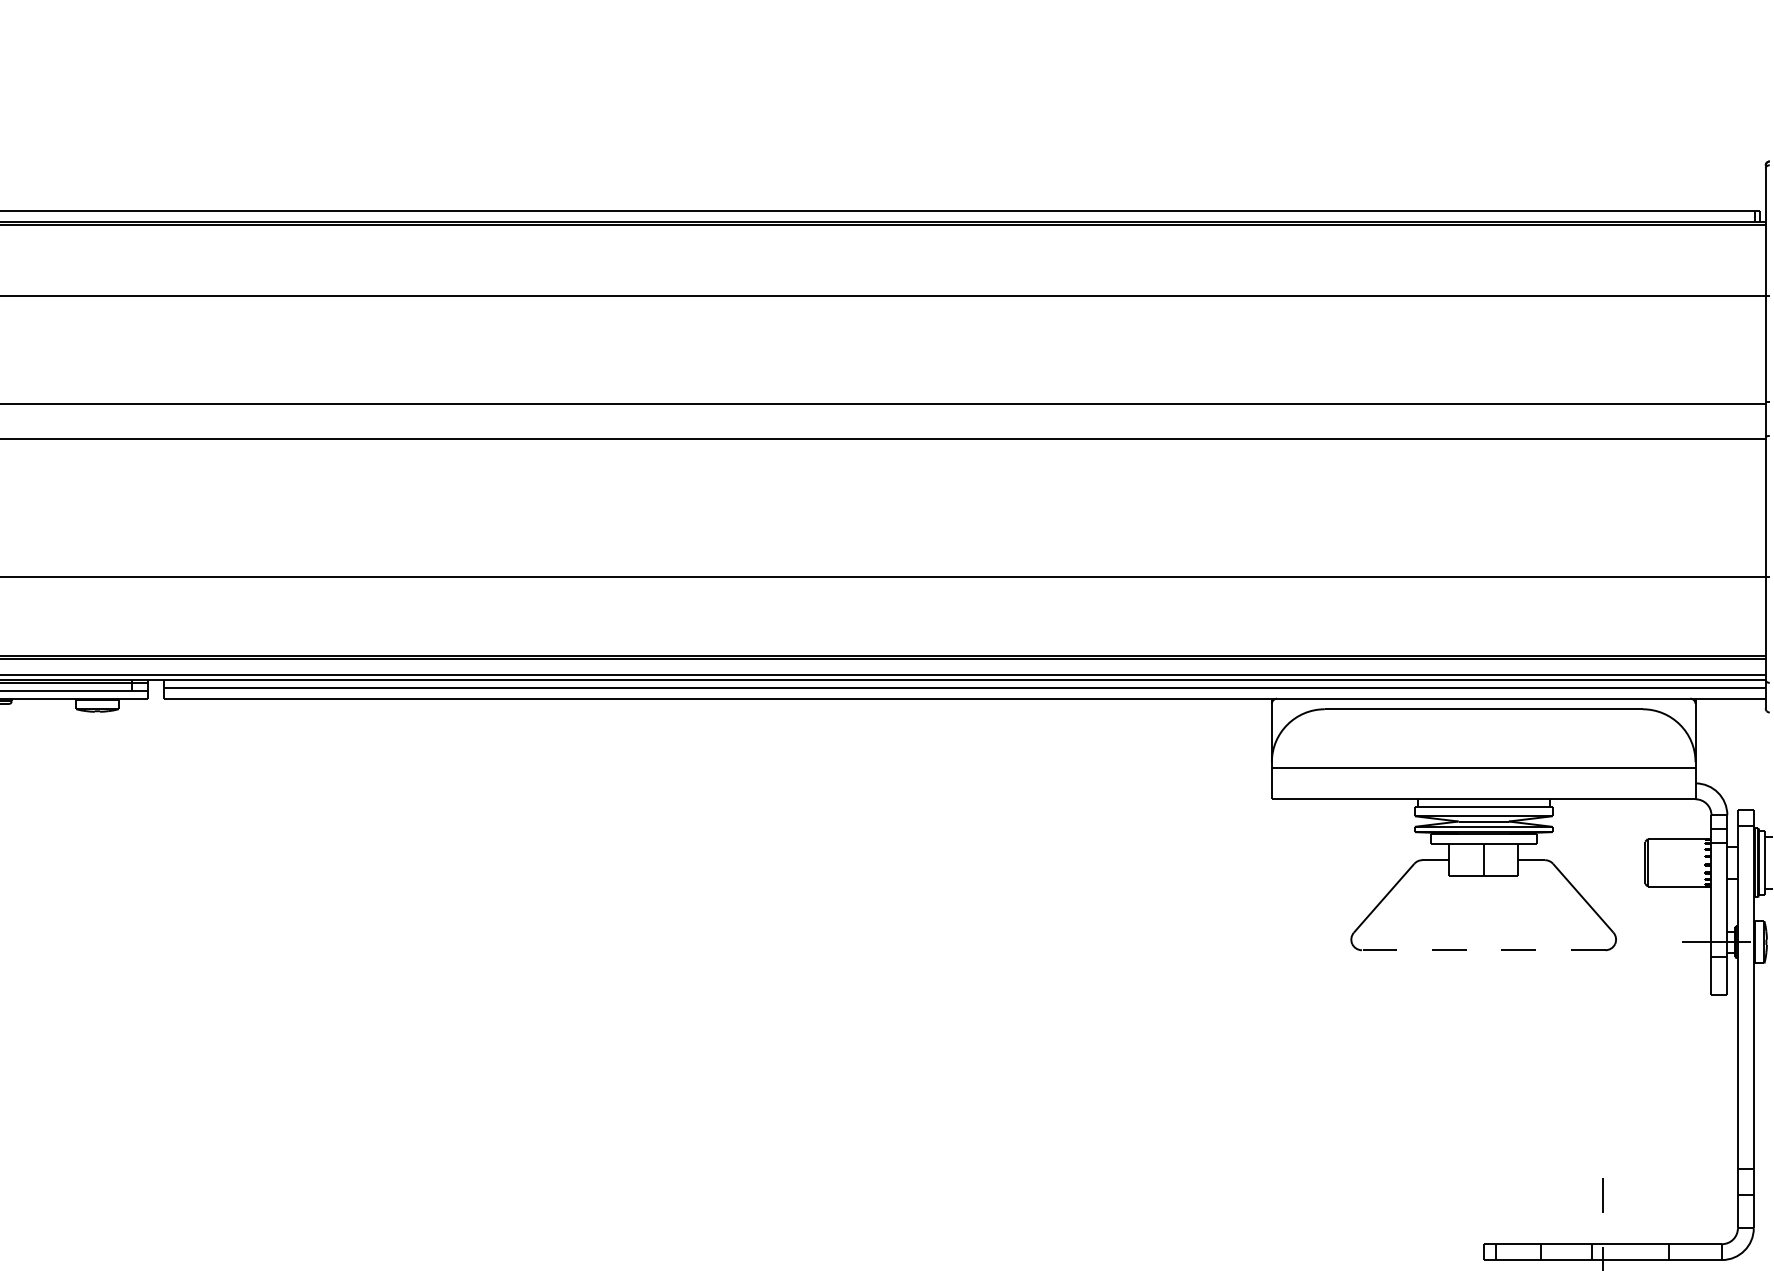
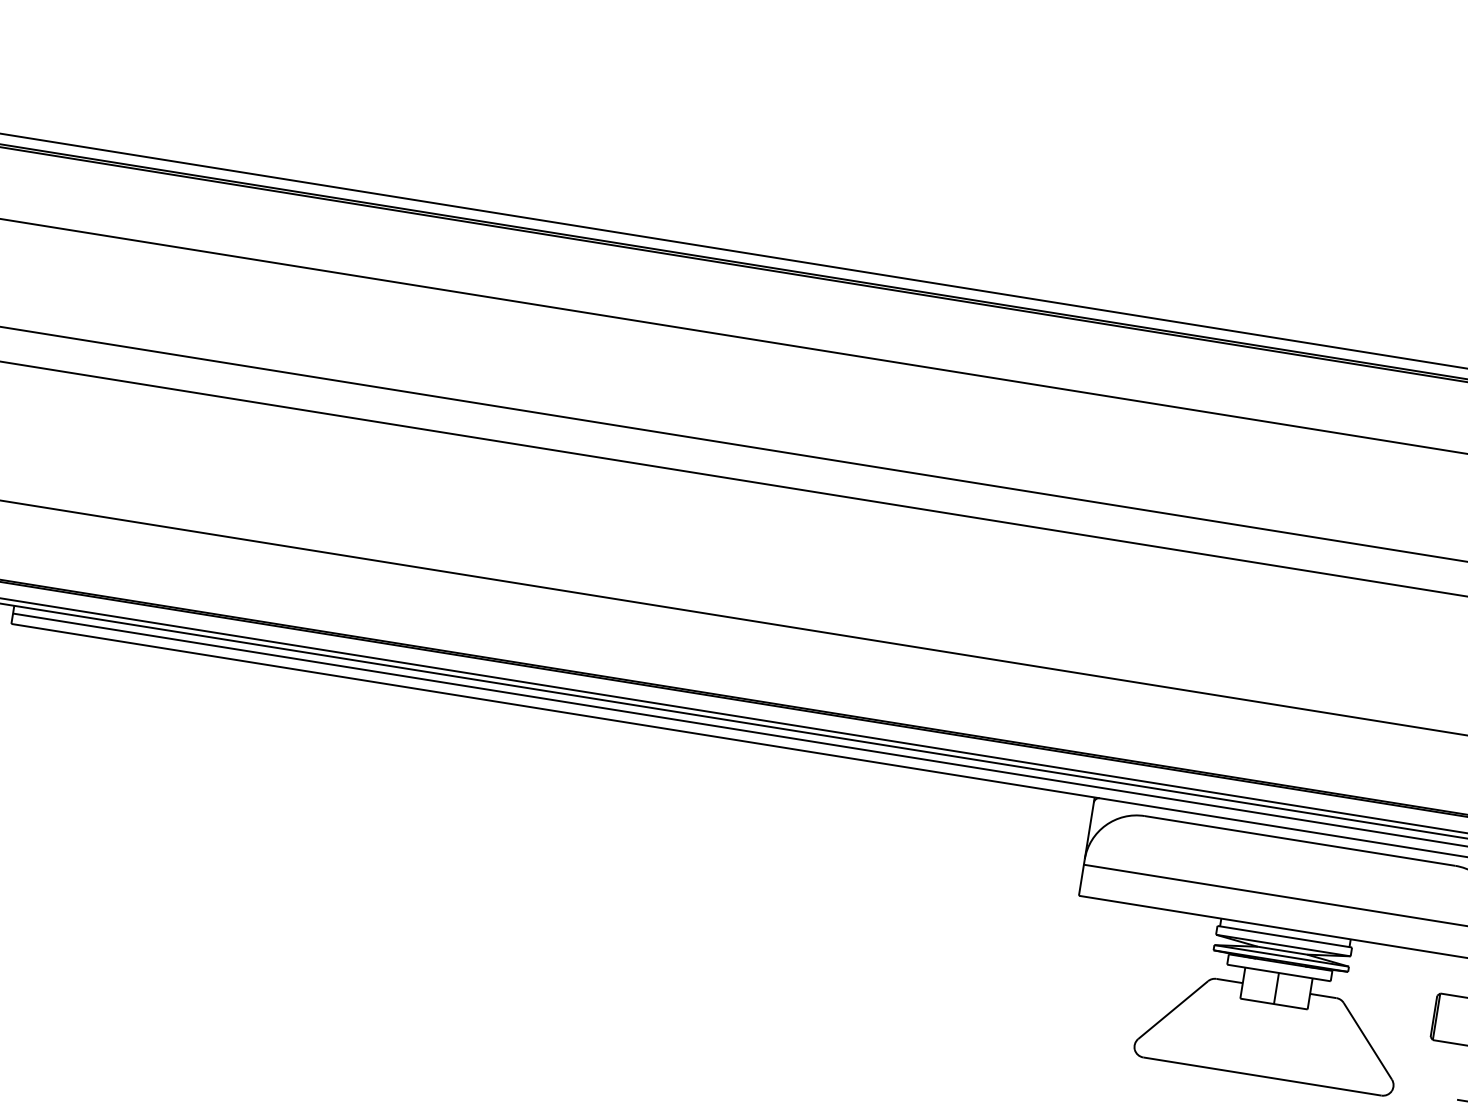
line: (1483, 950) -> (1262, 1076), dashed -> solid

